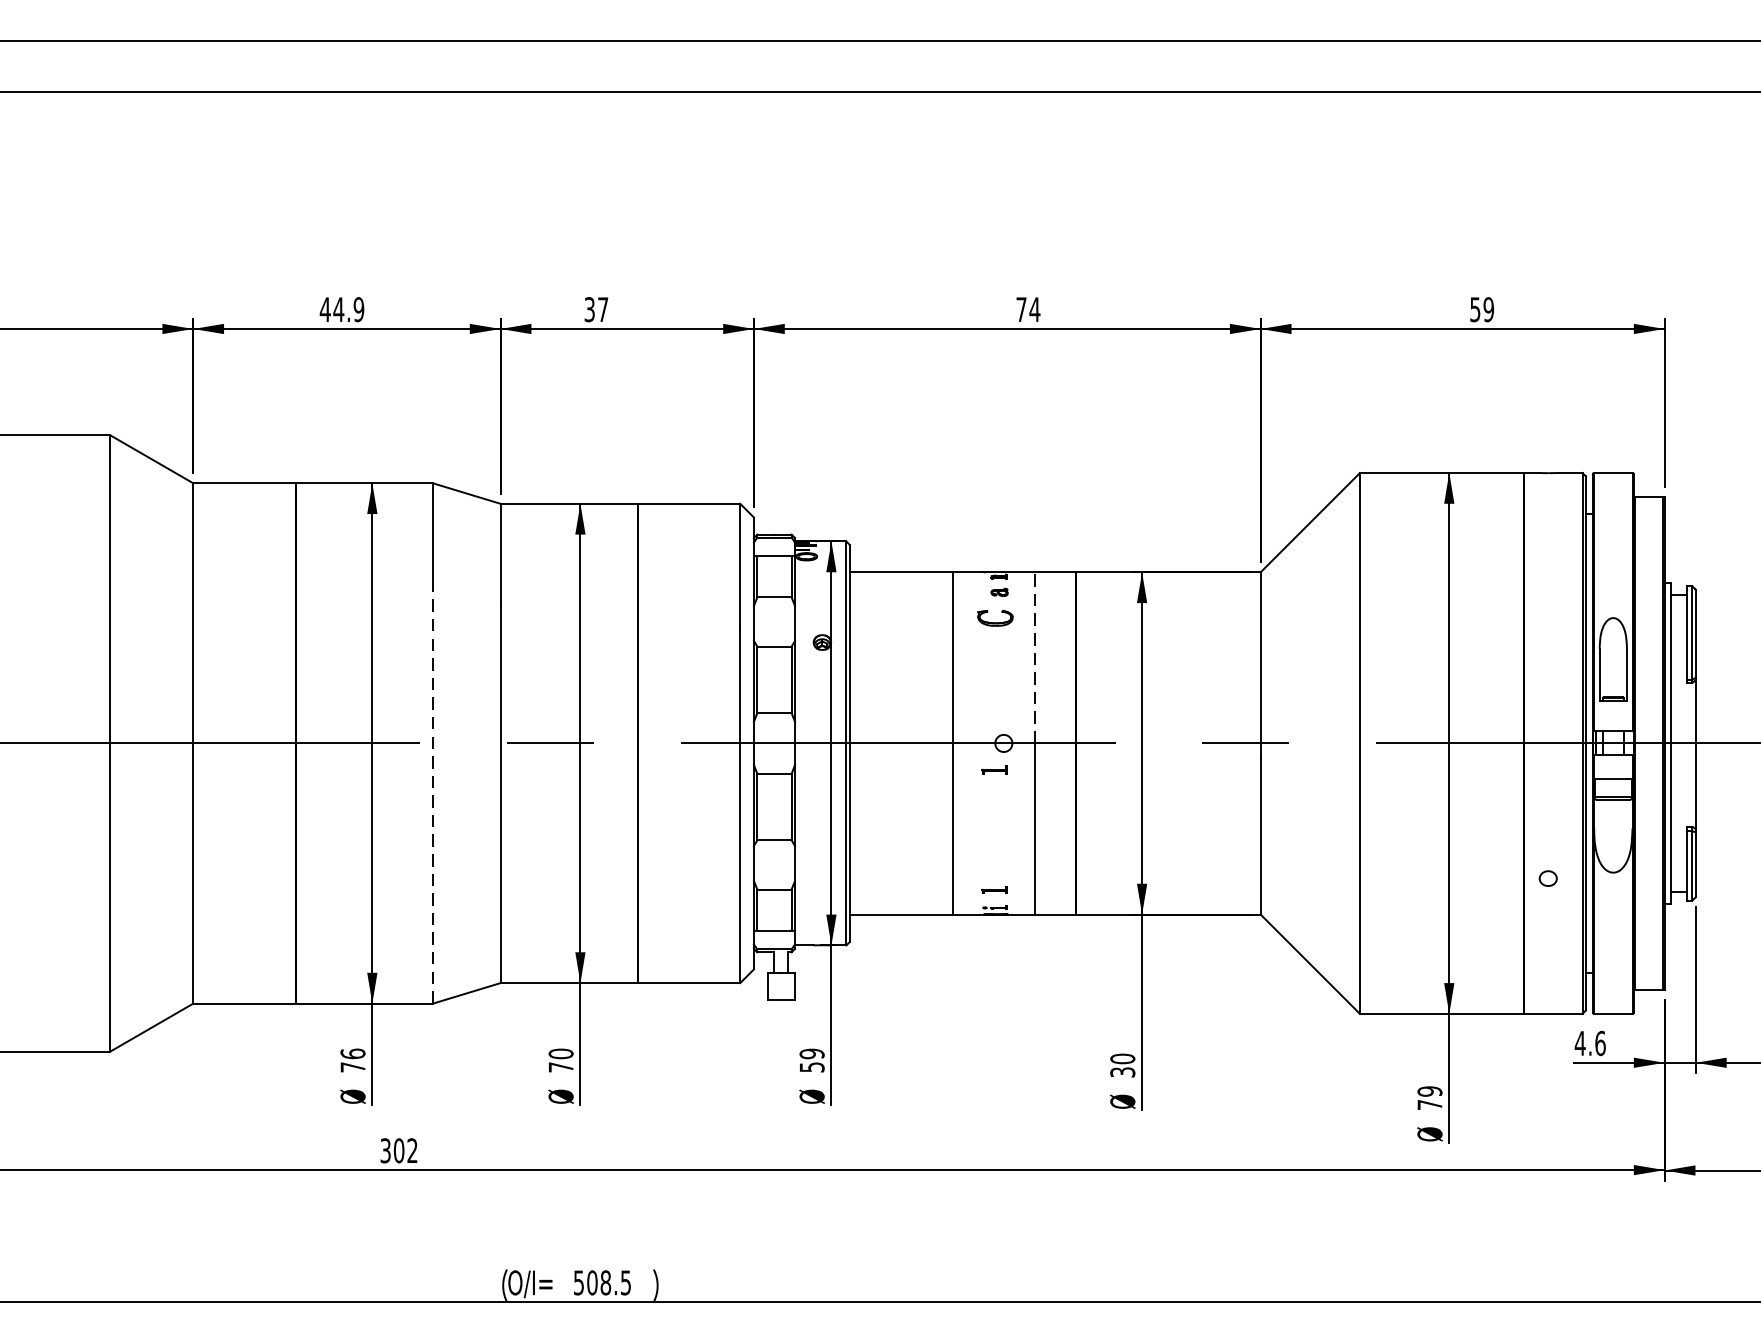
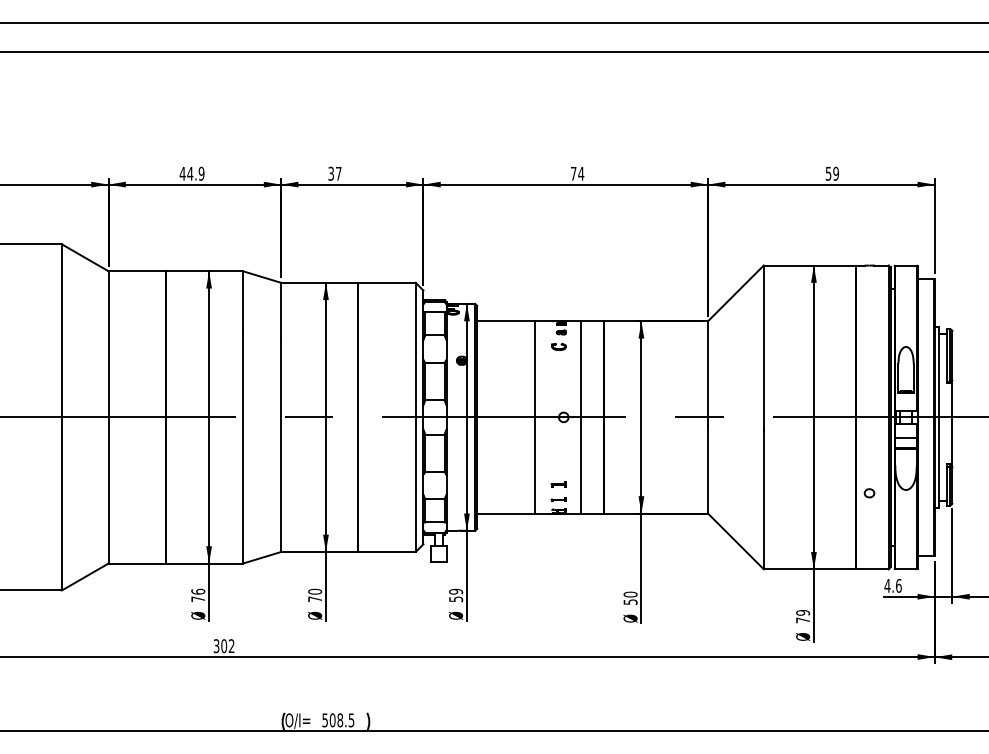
part: (994, 617) -> (558, 346), size x0.71
line: (1035, 656) -> (581, 368), dashed -> solid
part: (994, 770) -> (558, 484), moved
line: (433, 797) -> (243, 447), dashed -> solid
text: (1120, 1071) -> (629, 601), 30 -> 50

